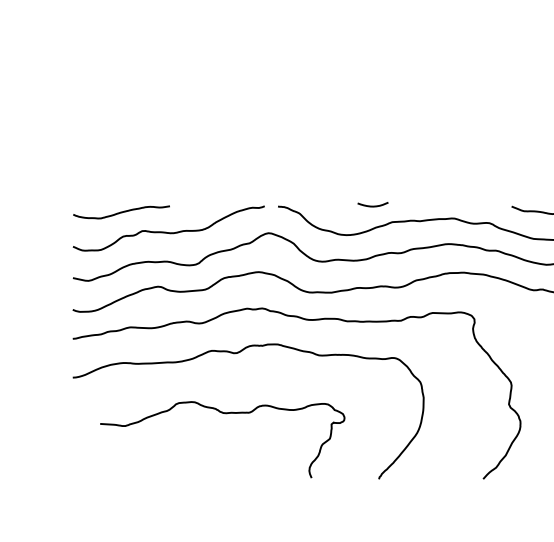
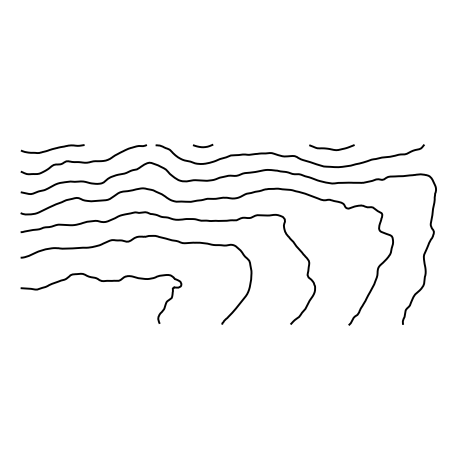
curve: (372, 205) -> (202, 146), moved
curve: (223, 413) -> (101, 281), moved

